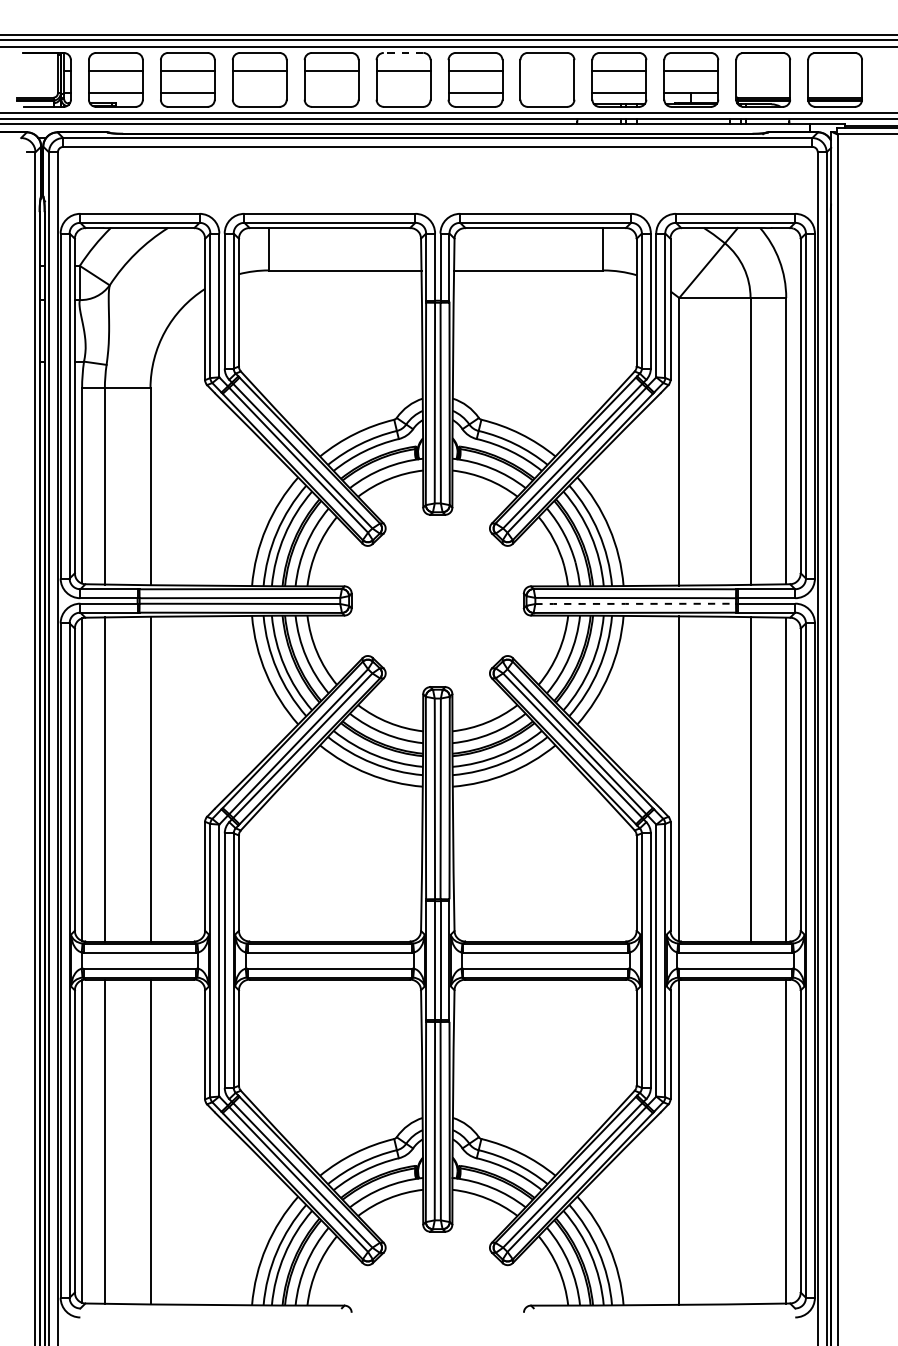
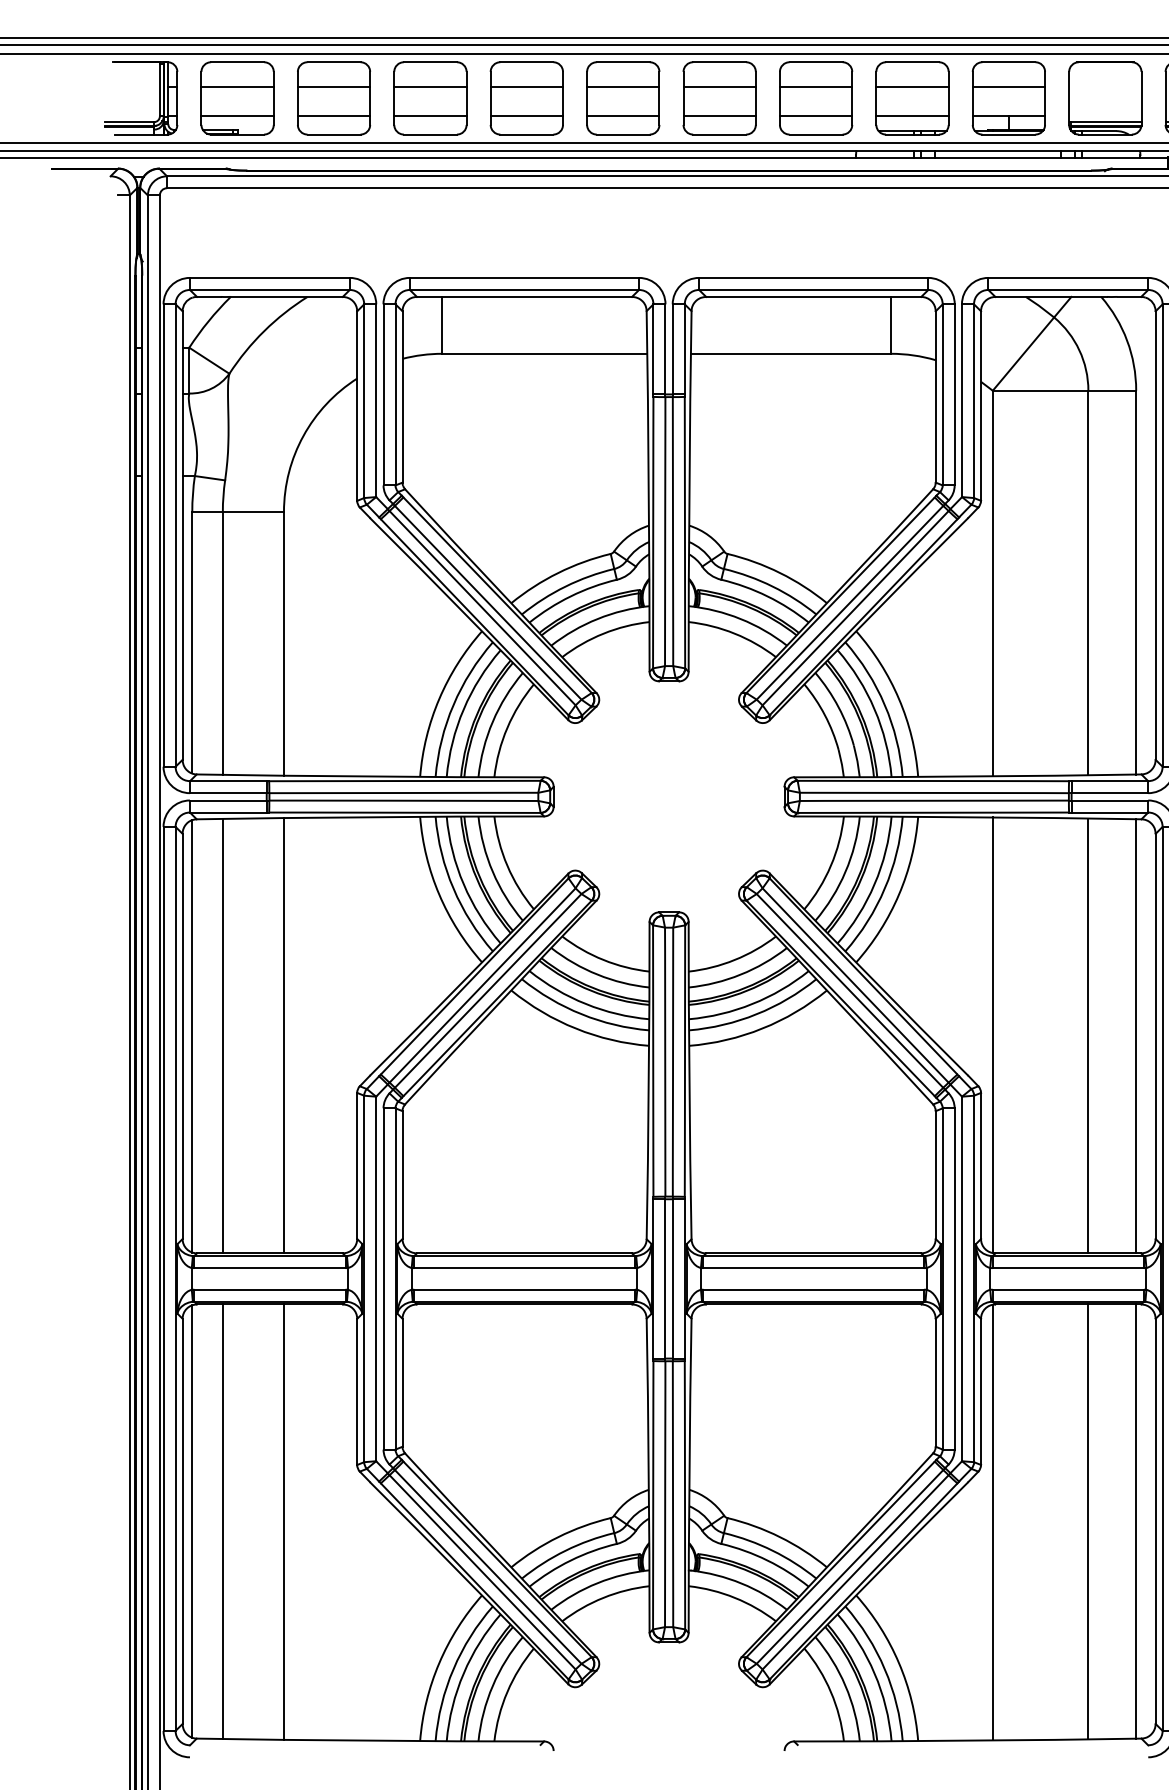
line: (403, 52) -> (623, 61), dashed -> solid
line: (547, 71) -> (816, 87), added
line: (259, 92) -> (430, 115), added
line: (331, 92) -> (526, 115), added
line: (403, 92) -> (623, 115), added
line: (547, 92) -> (816, 115), added
line: (635, 603) -> (934, 800), dashed -> solid
line: (750, 1141) -> (1088, 1521), added

